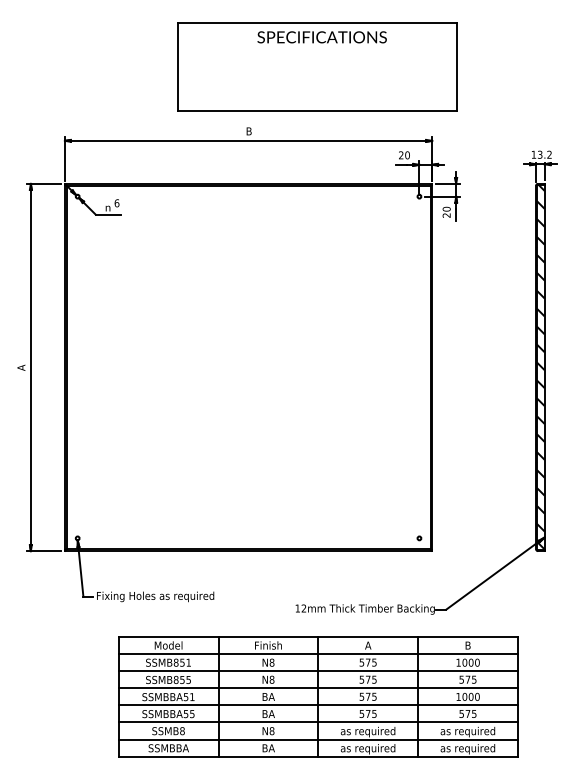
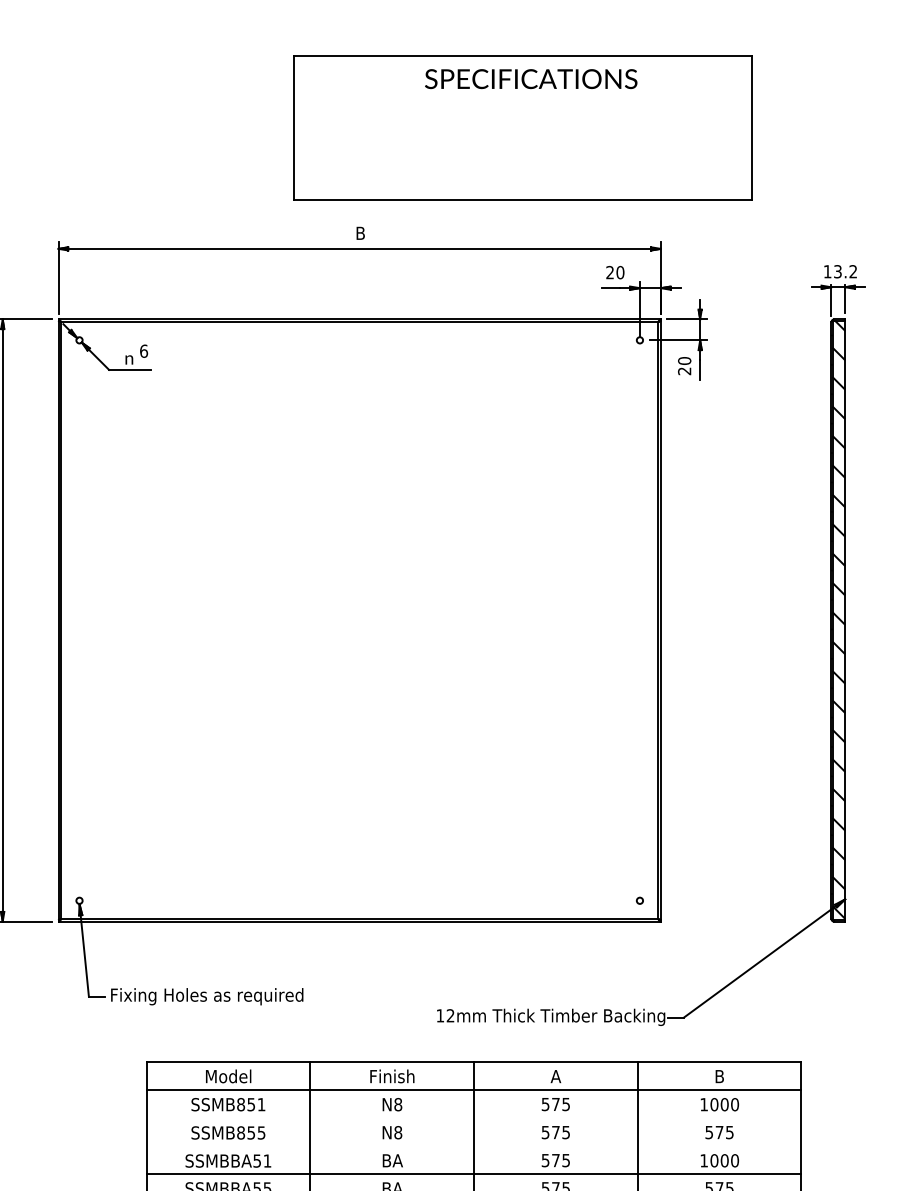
part: (317, 66) -> (523, 126), moved
line: (317, 671) -> (472, 1119), removed
line: (317, 688) -> (472, 1146), removed

